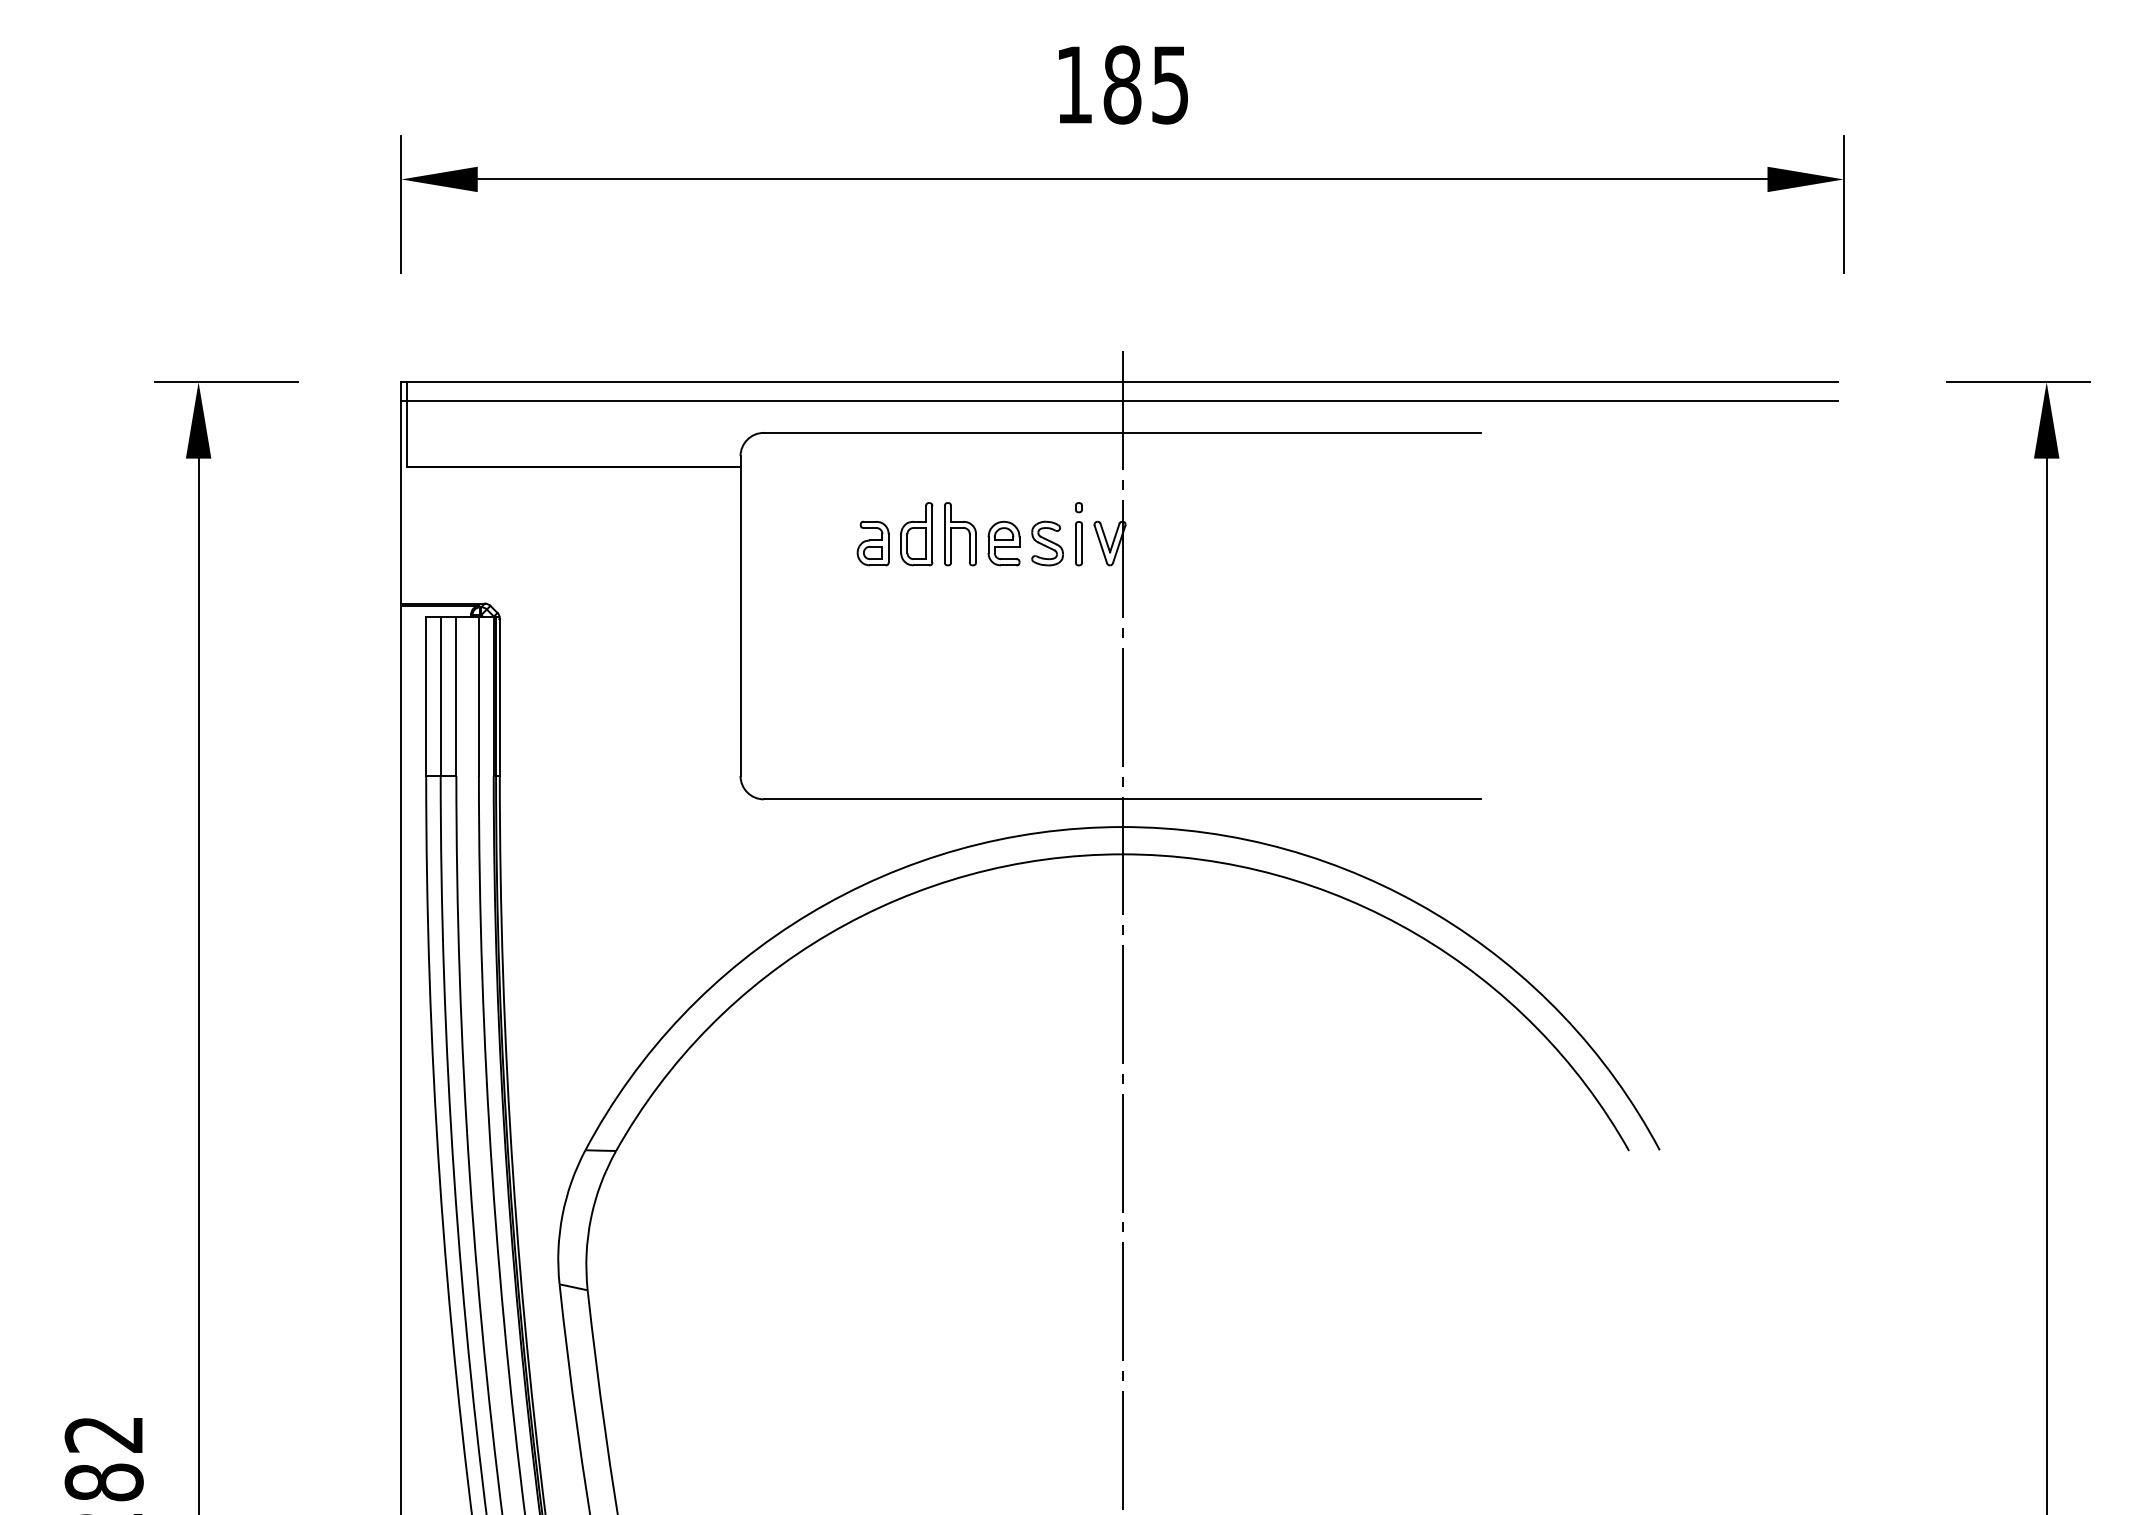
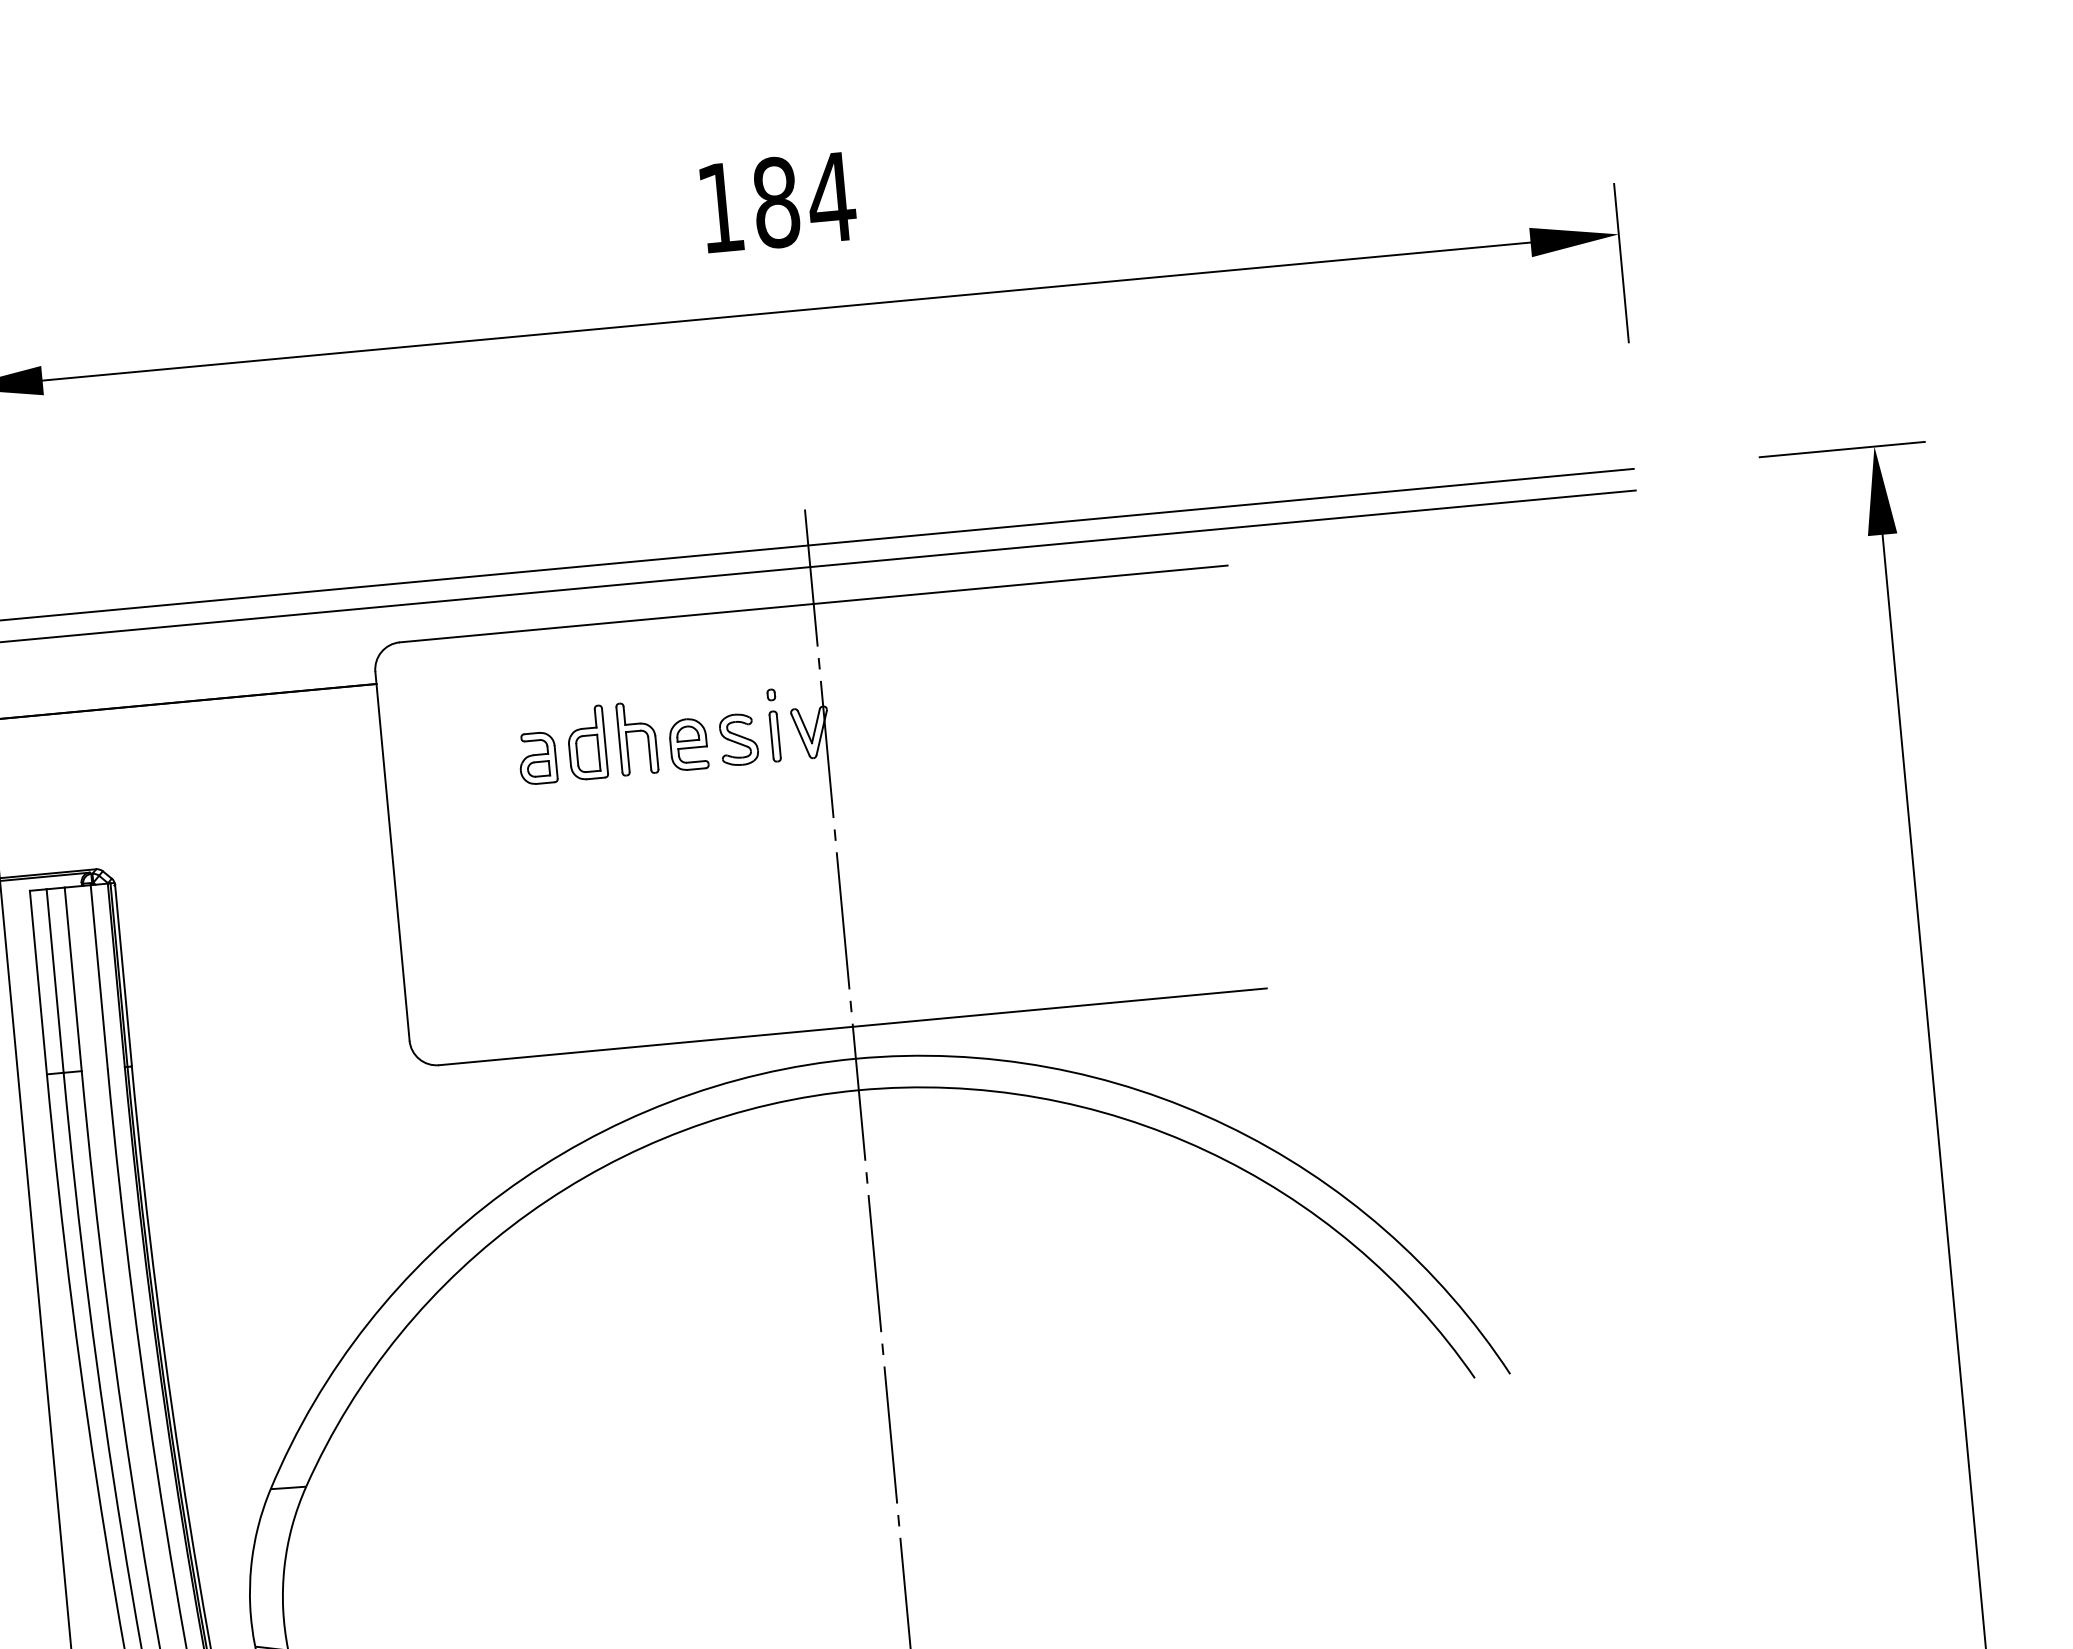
text: (1170, 85) -> (831, 198), 185 -> 184

